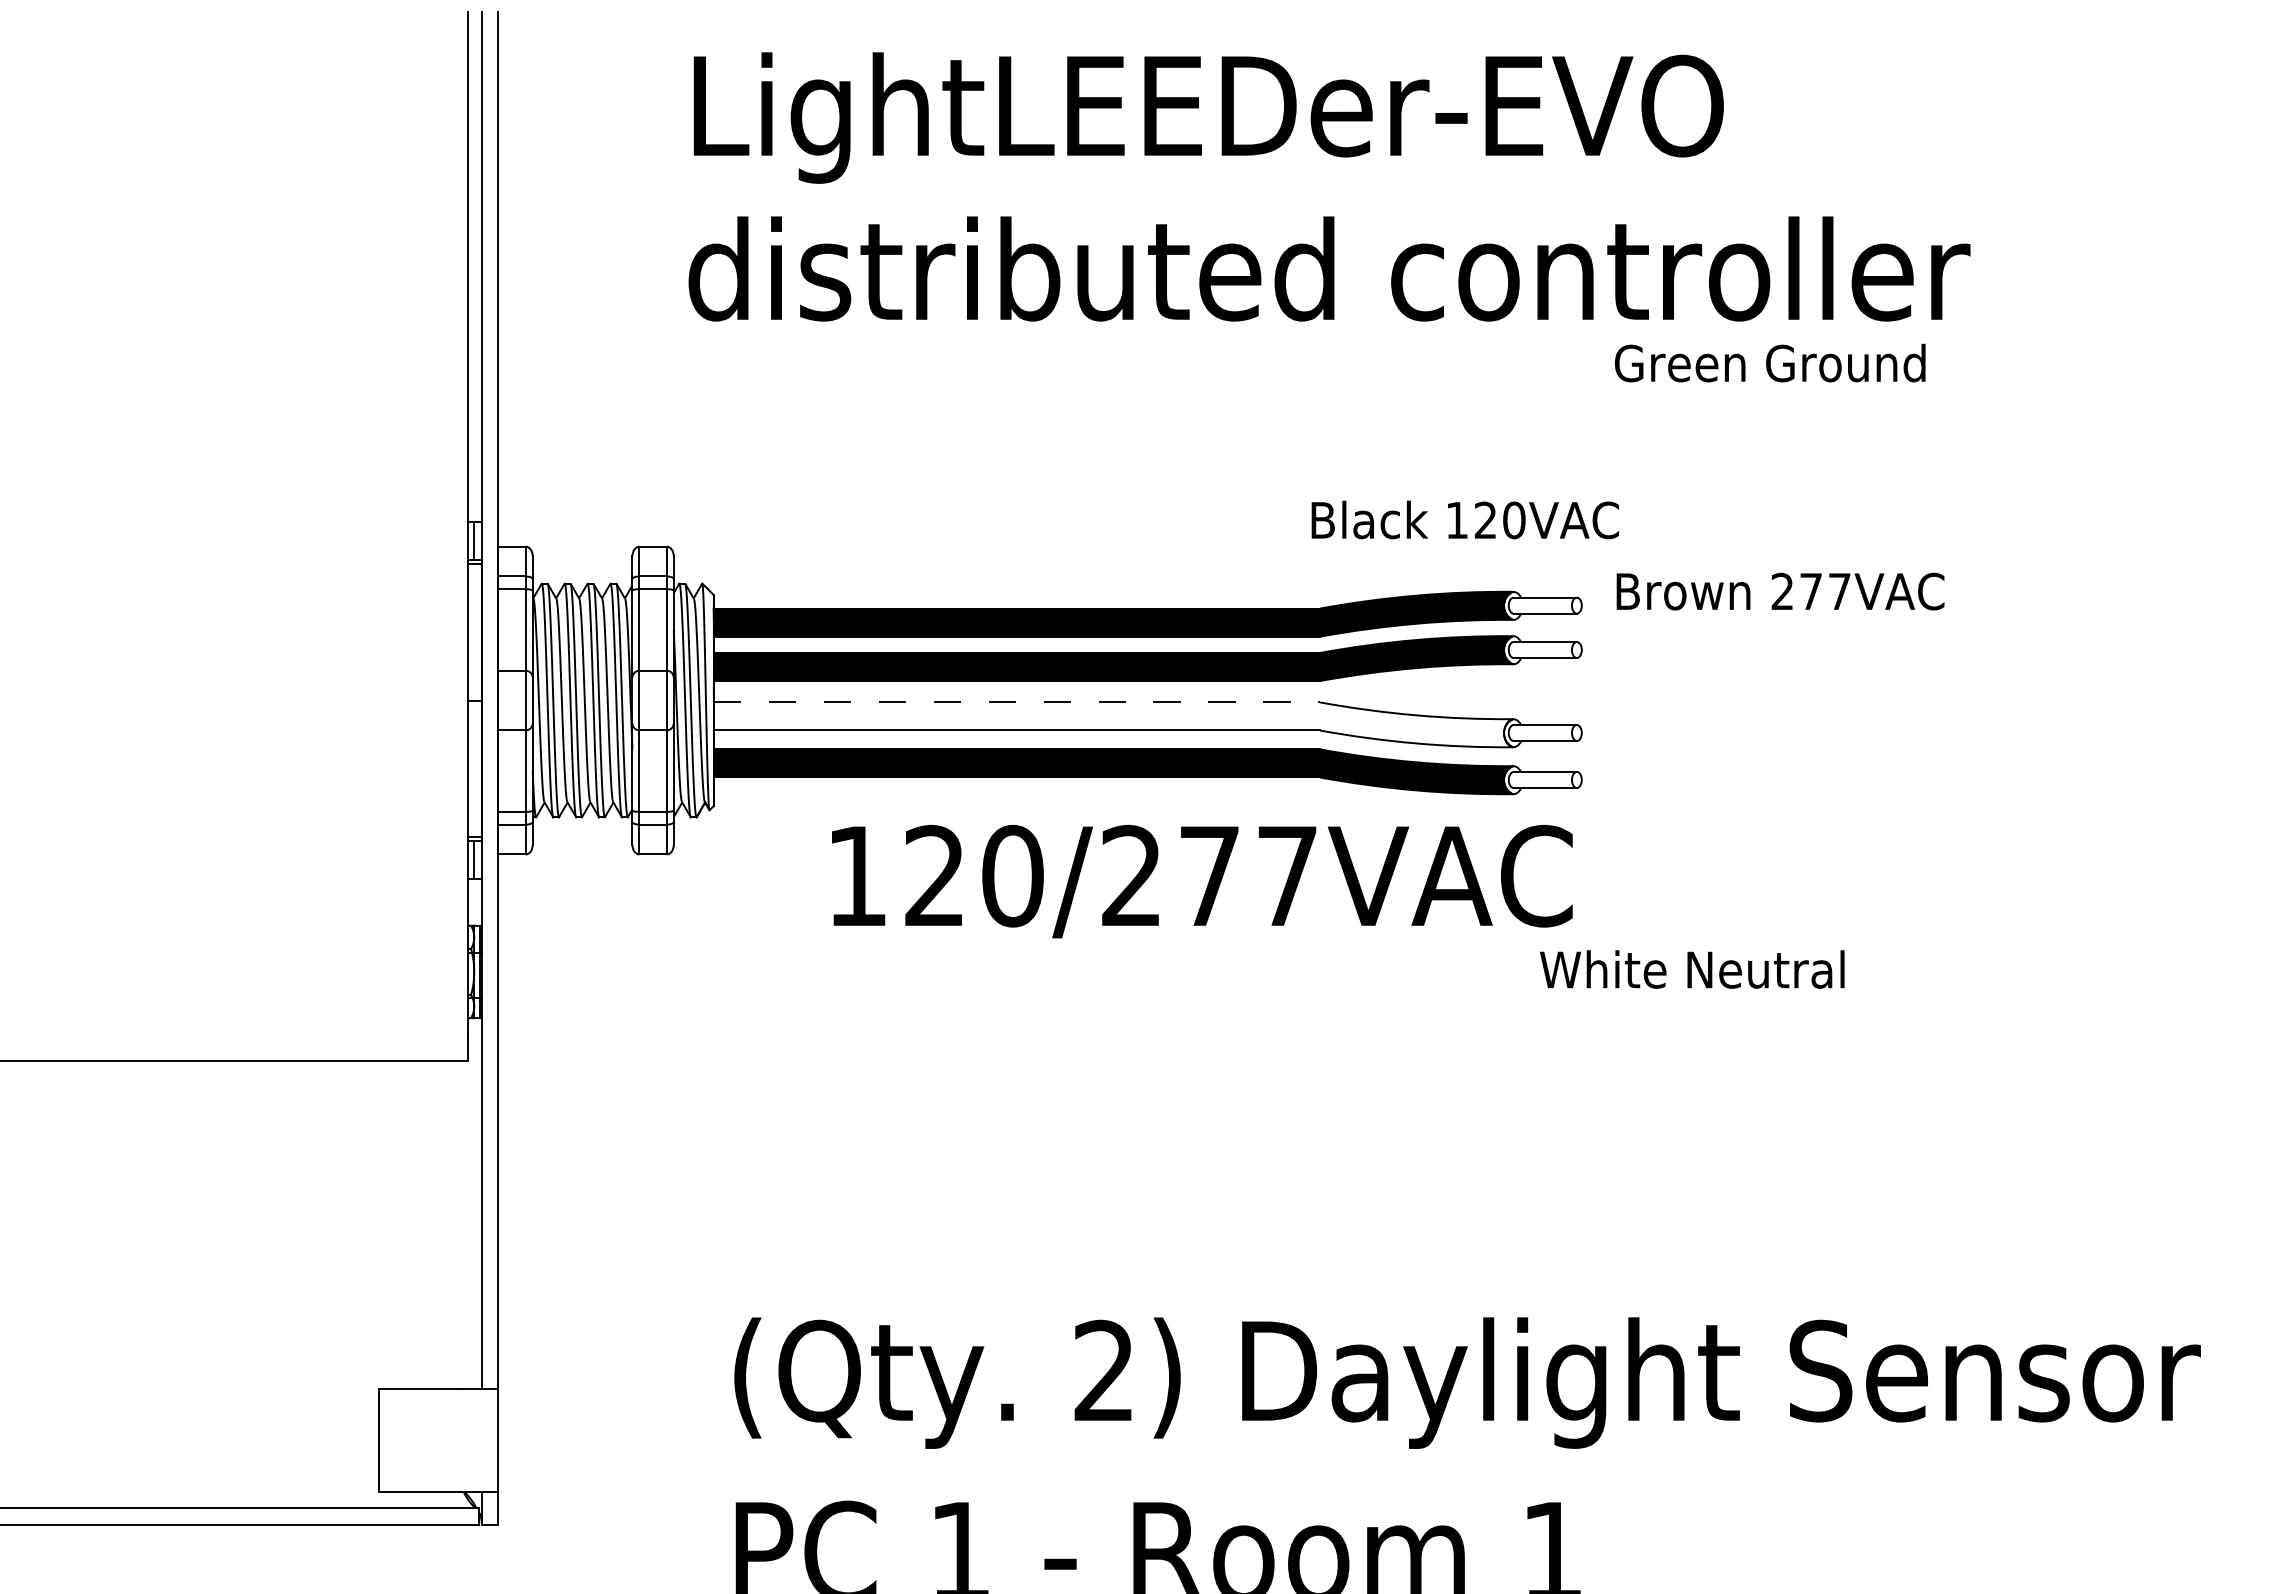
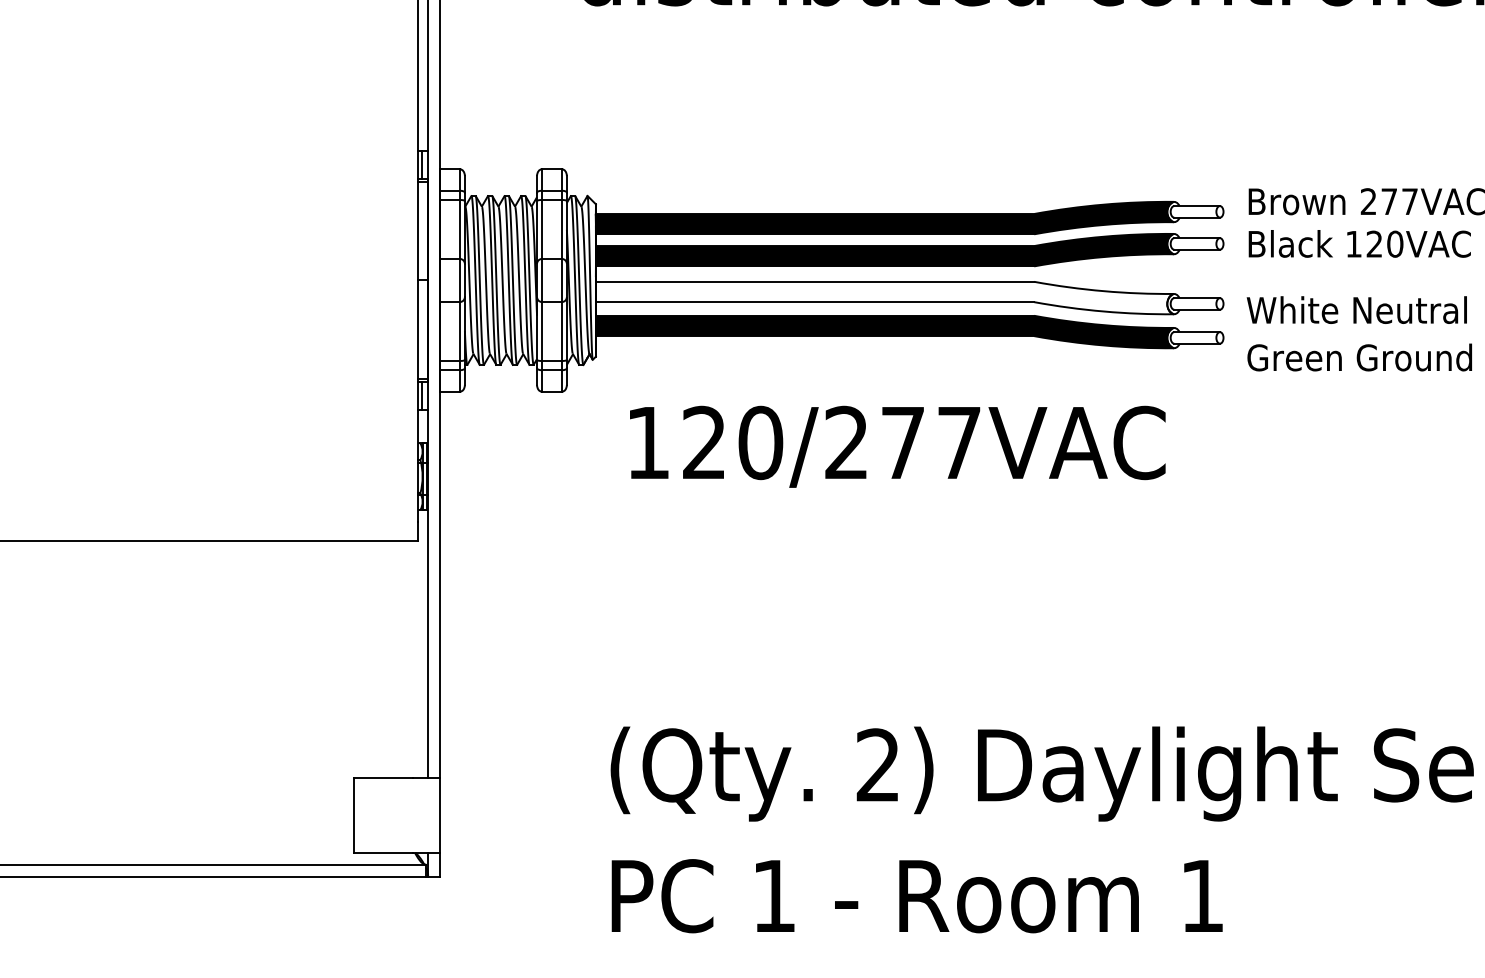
text: (1769, 362) -> (1359, 357), moved
text: (1464, 519) -> (1359, 243), moved
line: (1017, 702) -> (815, 281), dashed -> solid
text: (1202, 881) -> (897, 446), moved
text: (1692, 969) -> (1357, 310), moved

